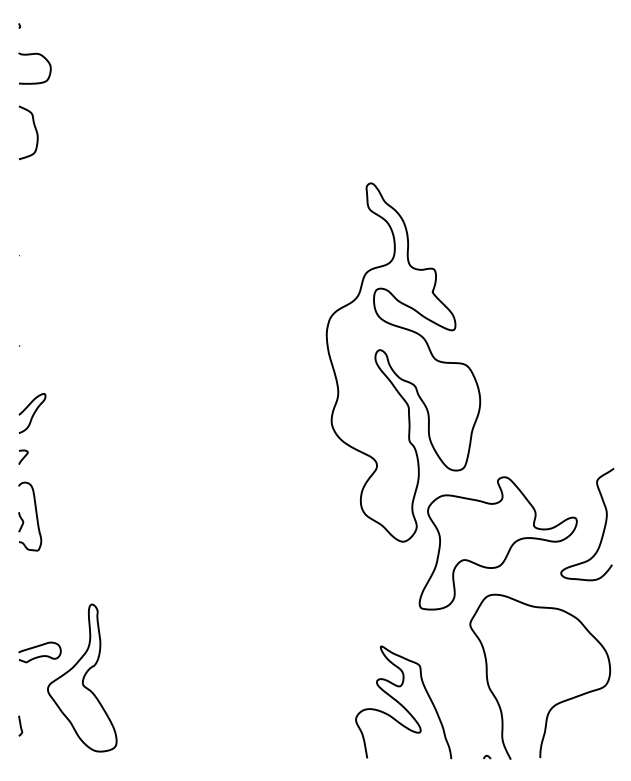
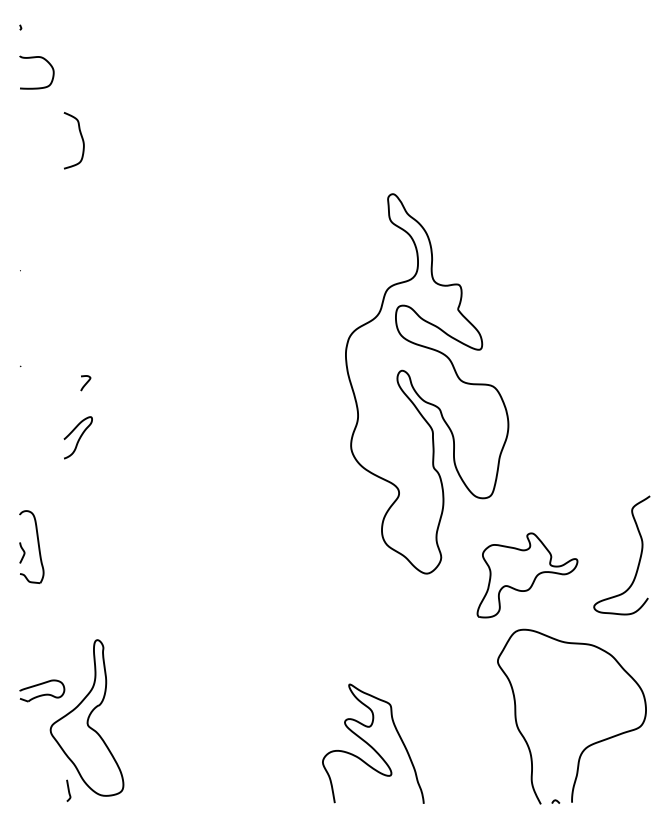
part: (34, 128) -> (80, 136), moved
curve: (32, 414) -> (78, 438), moved
curve: (23, 457) -> (85, 383), moved
part: (498, 543) -> (527, 575), size x0.6
curve: (401, 704) -> (371, 745), moved
curve: (20, 725) -> (68, 790), moved
curve: (486, 756) -> (555, 801), moved

